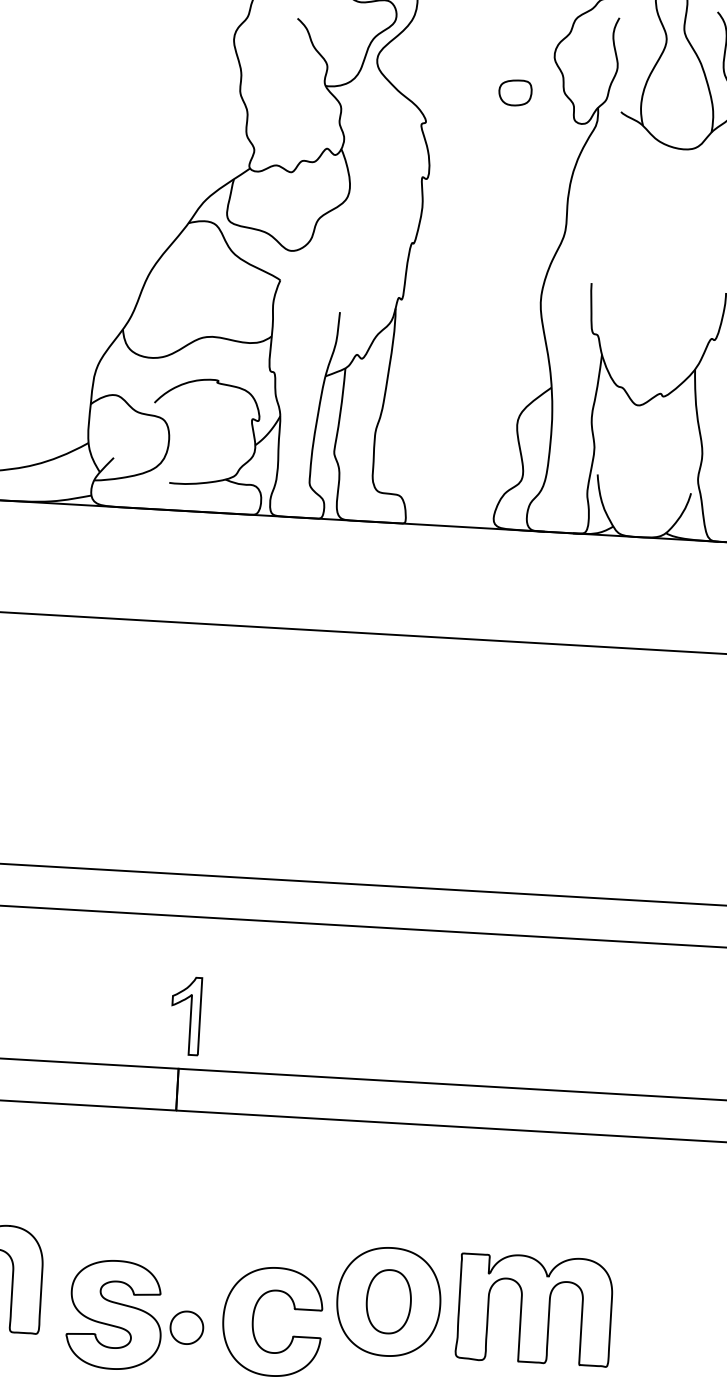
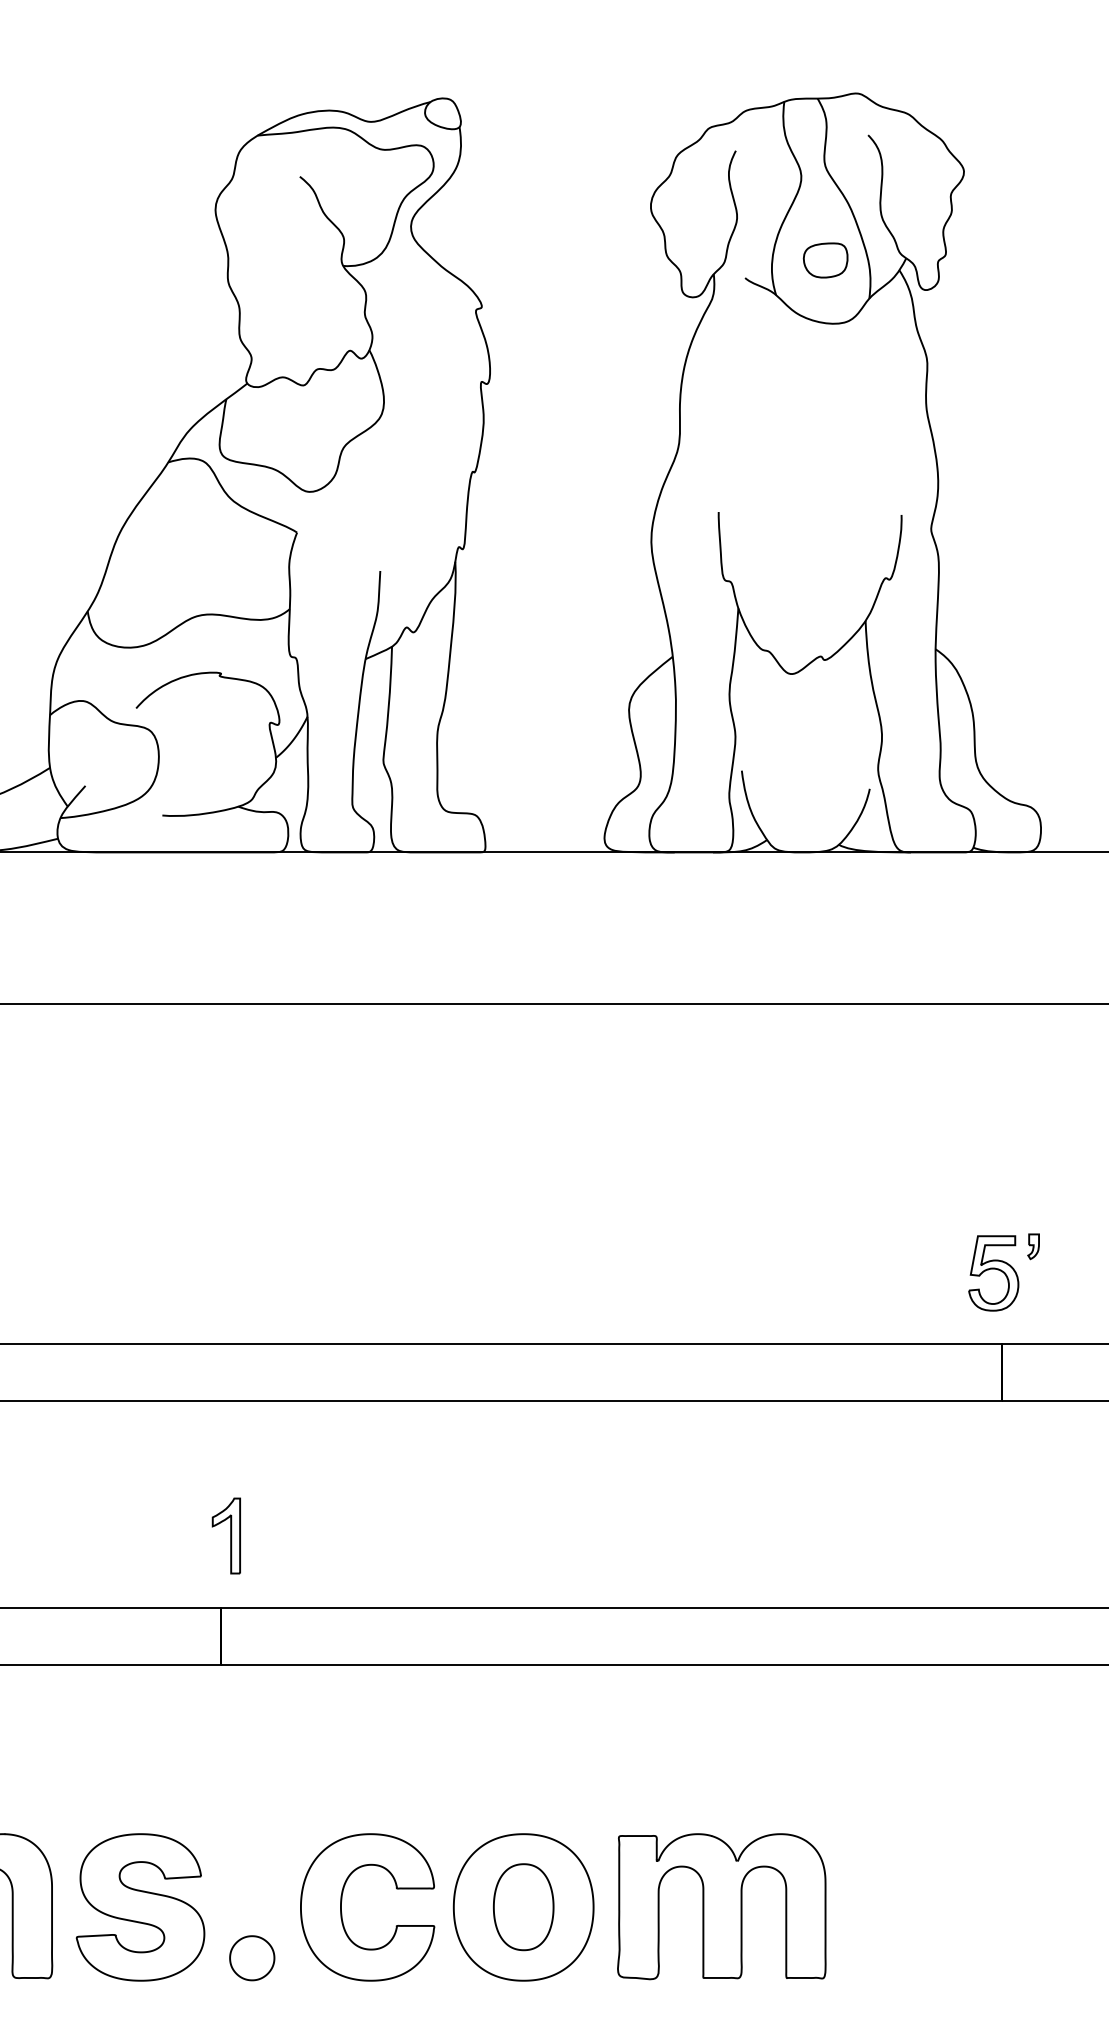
part: (515, 92) -> (825, 260), moved
part: (185, 1015) -> (225, 1535), size x0.71
part: (114, 1314) -> (140, 1907), moved
part: (253, 1325) -> (342, 1913), moved

